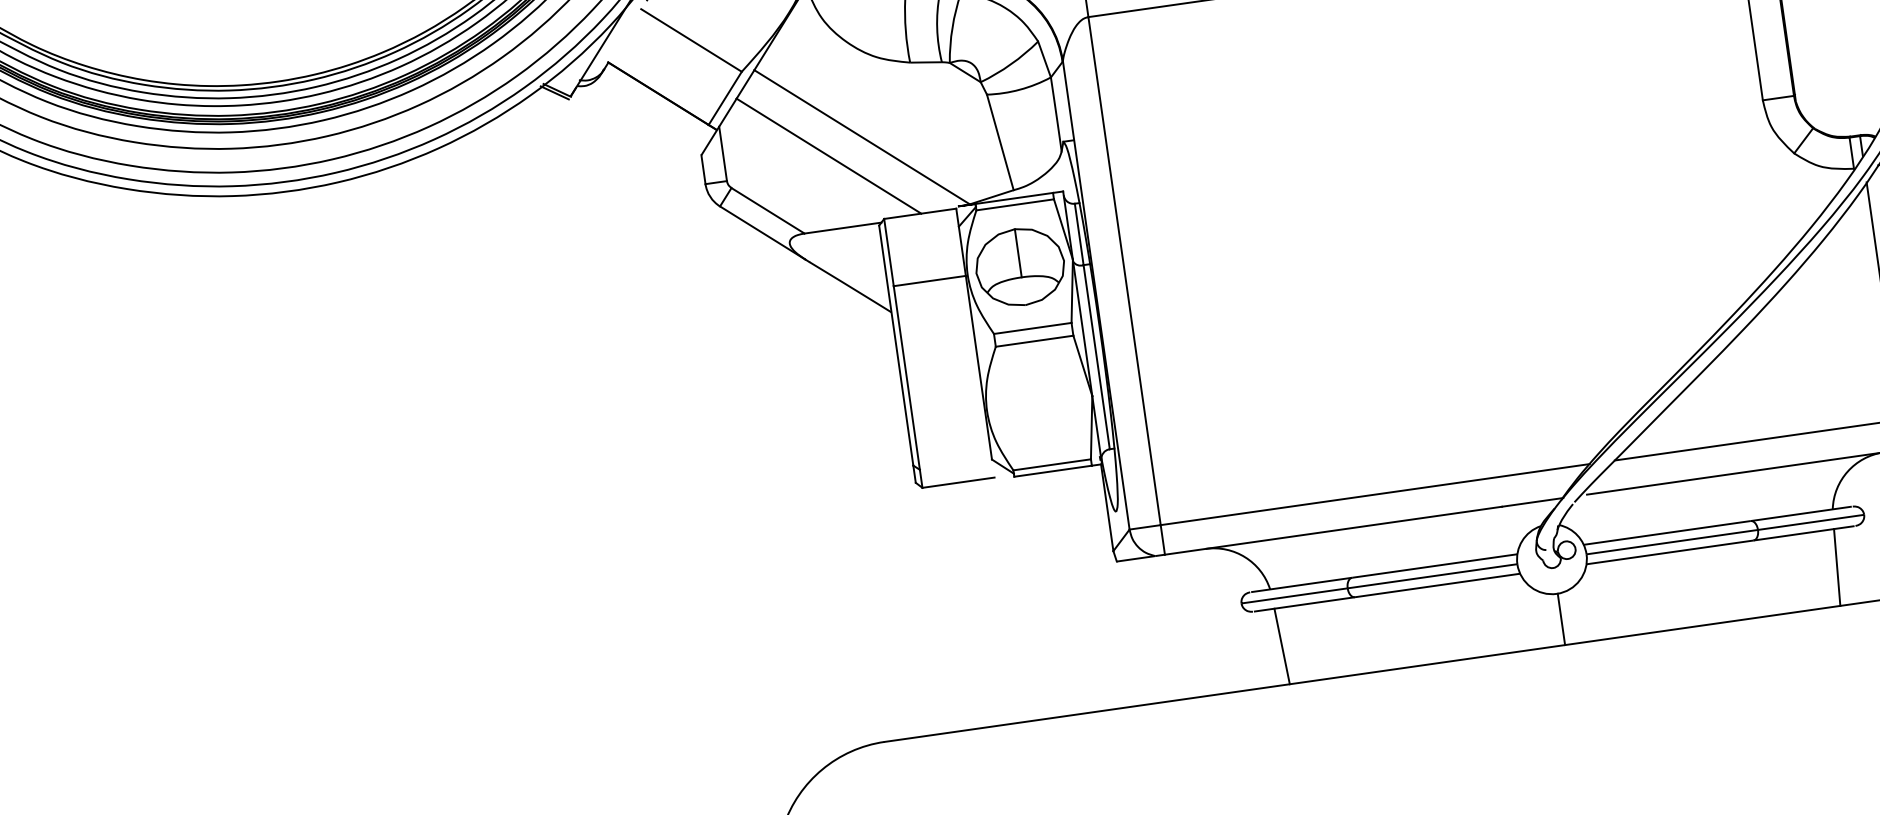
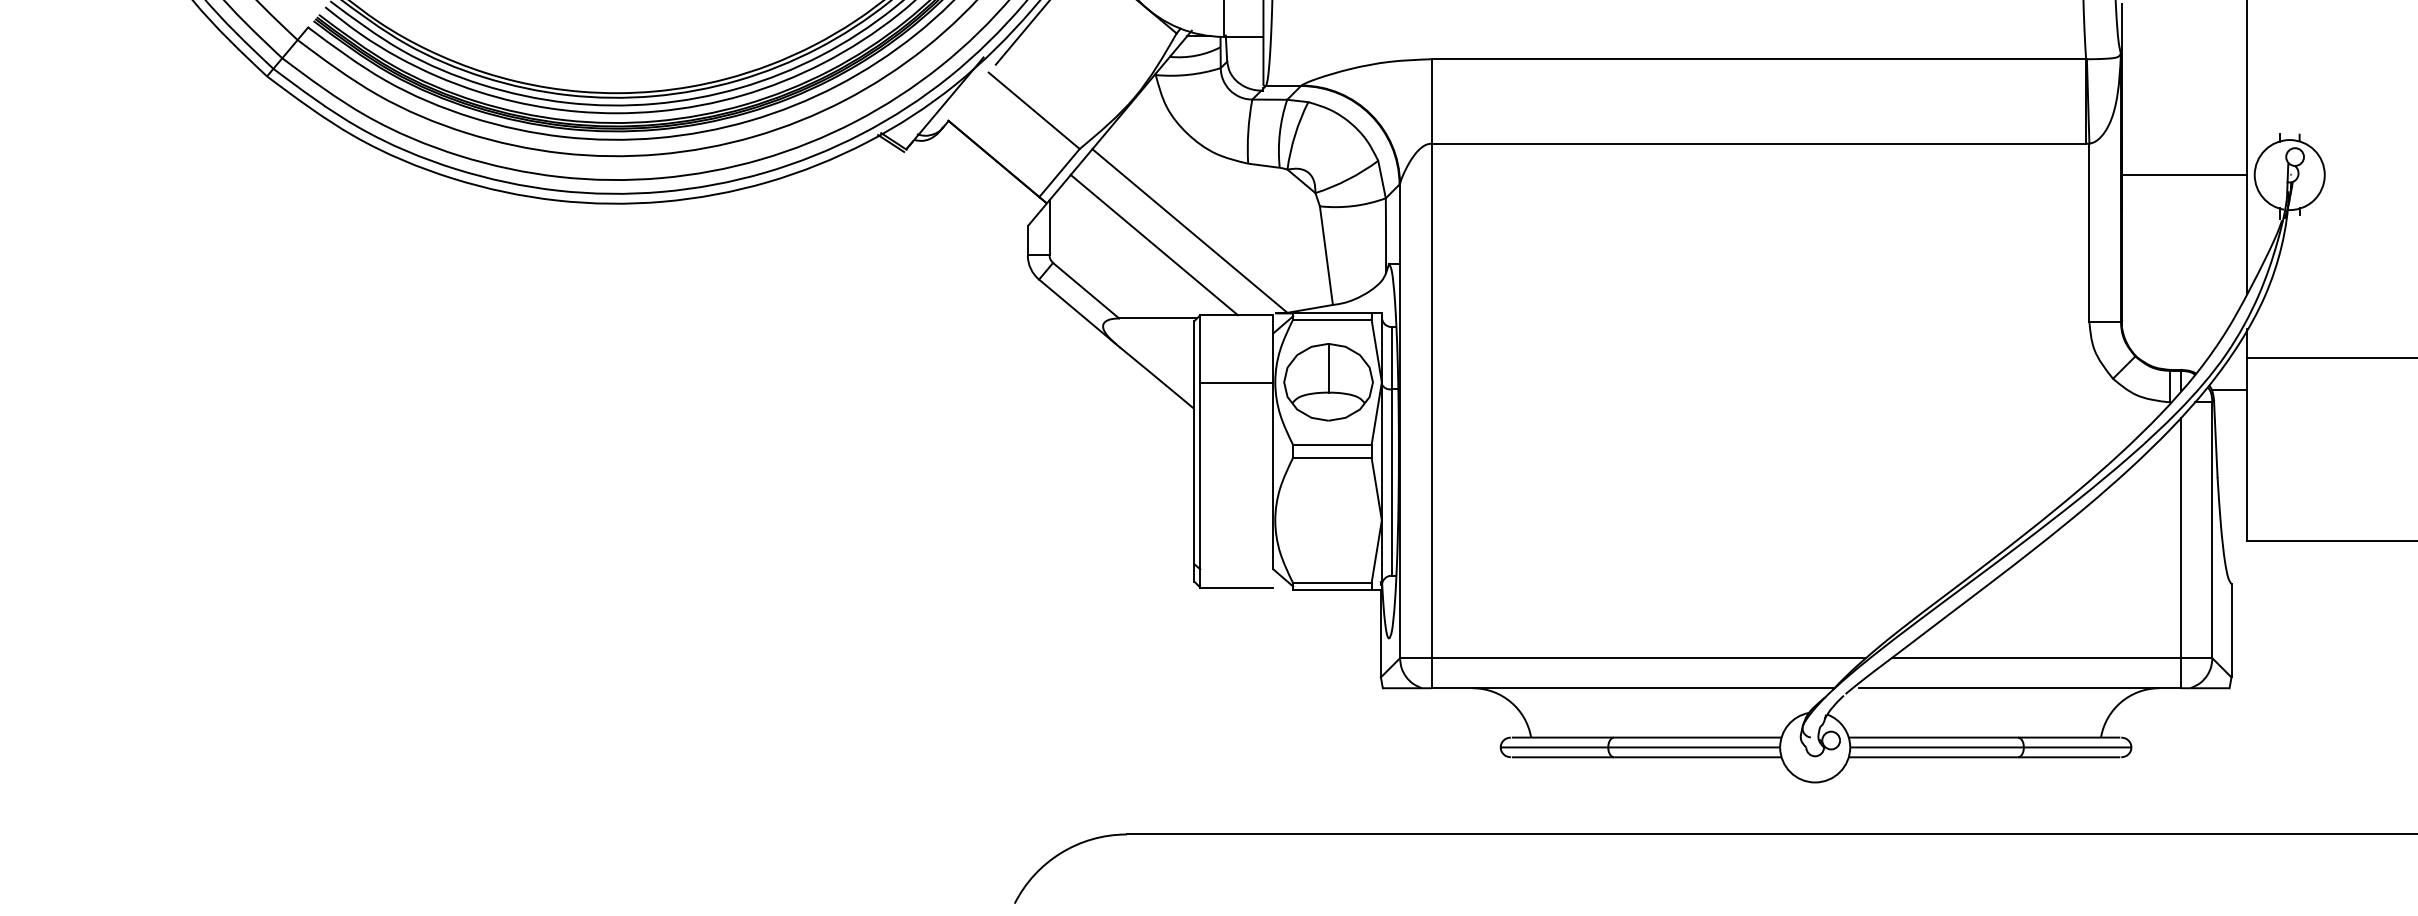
line: (1836, 567) -> (2096, 795), removed
line: (1561, 619) -> (1816, 808), removed
line: (1281, 646) -> (1534, 795), removed

